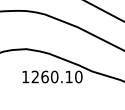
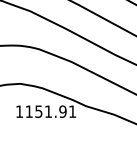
text: (56, 76) -> (50, 111), 1260.10 -> 1151.91

